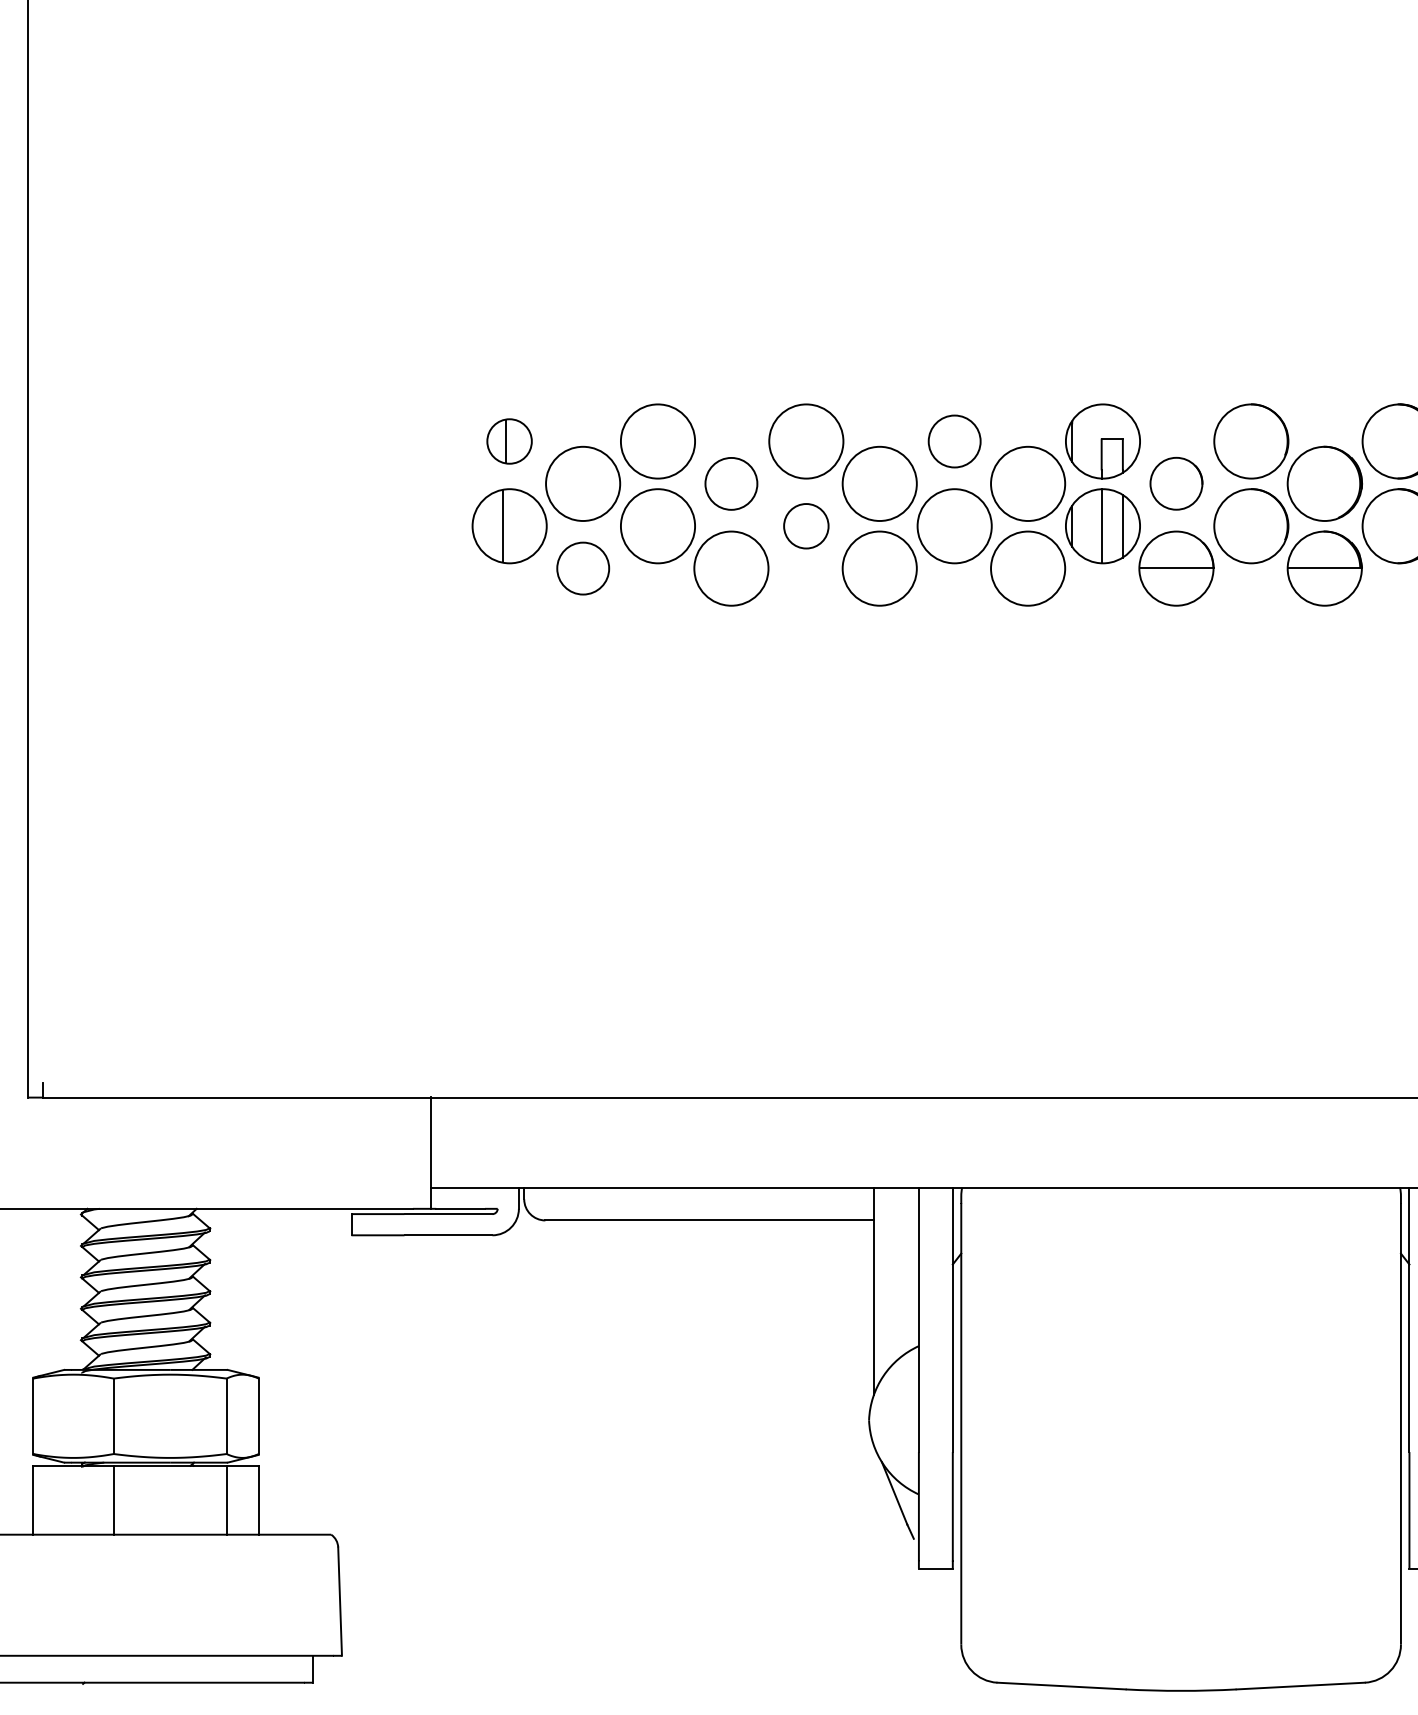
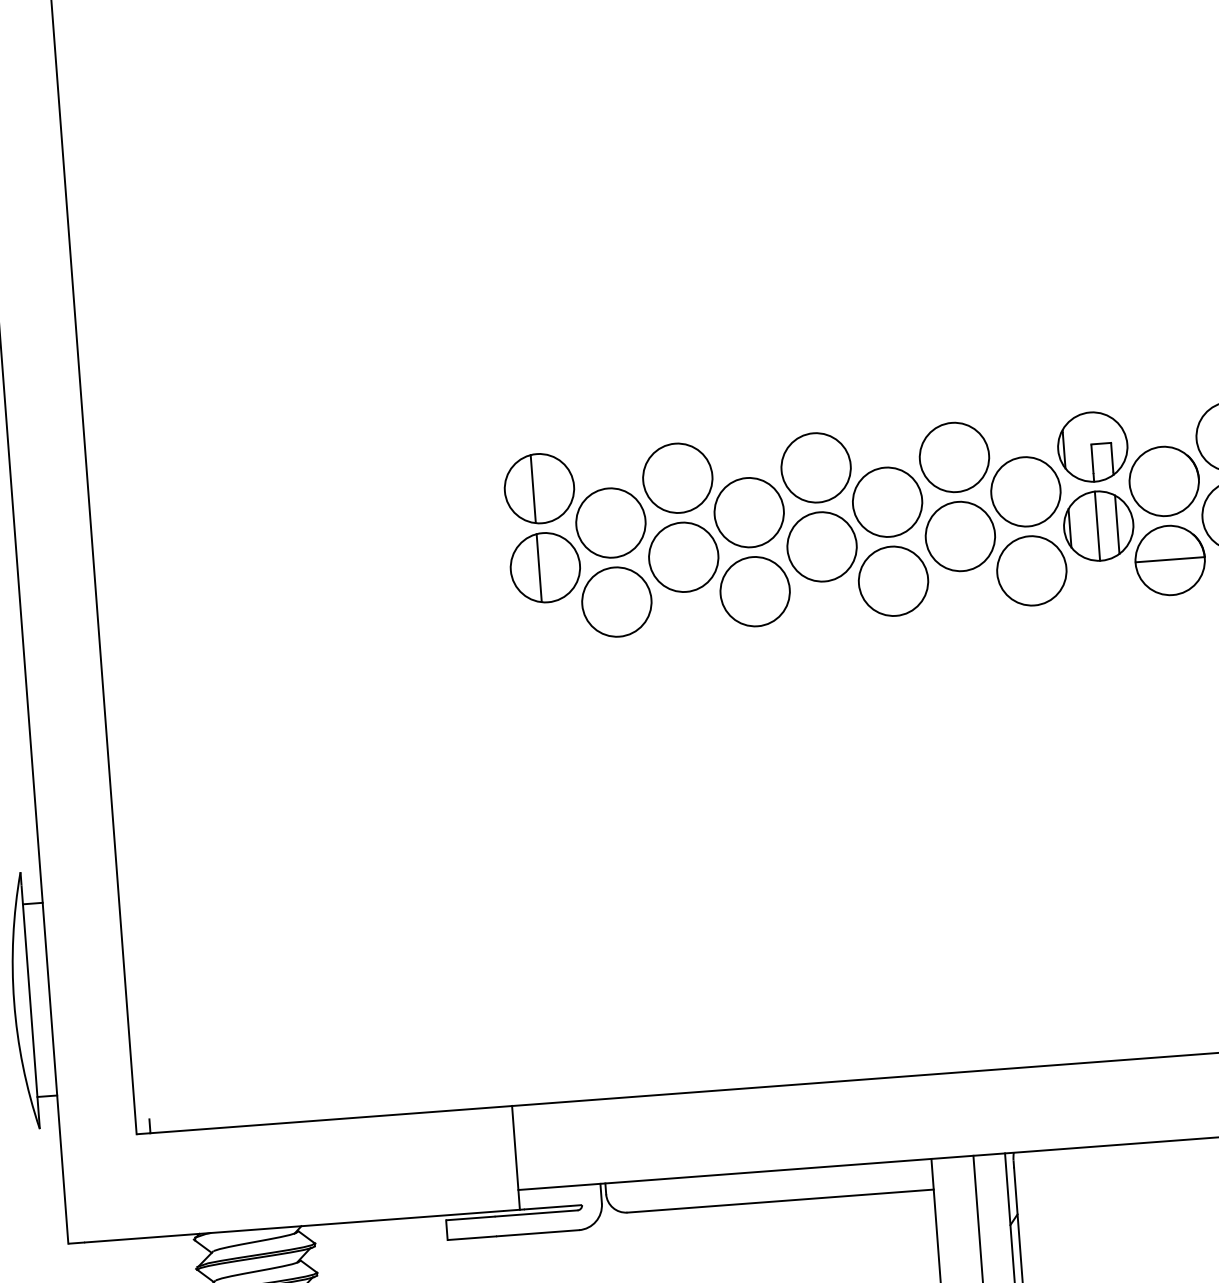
part: (509, 441) -> (539, 488), size x1.67
circle: (954, 441) -> (954, 457), size x1.43
circle: (731, 483) -> (749, 512), size x1.43
circle: (1176, 483) -> (1164, 481), size x1.43
circle: (806, 526) -> (822, 547), size x1.67
circle: (583, 568) -> (617, 601), size x1.43

